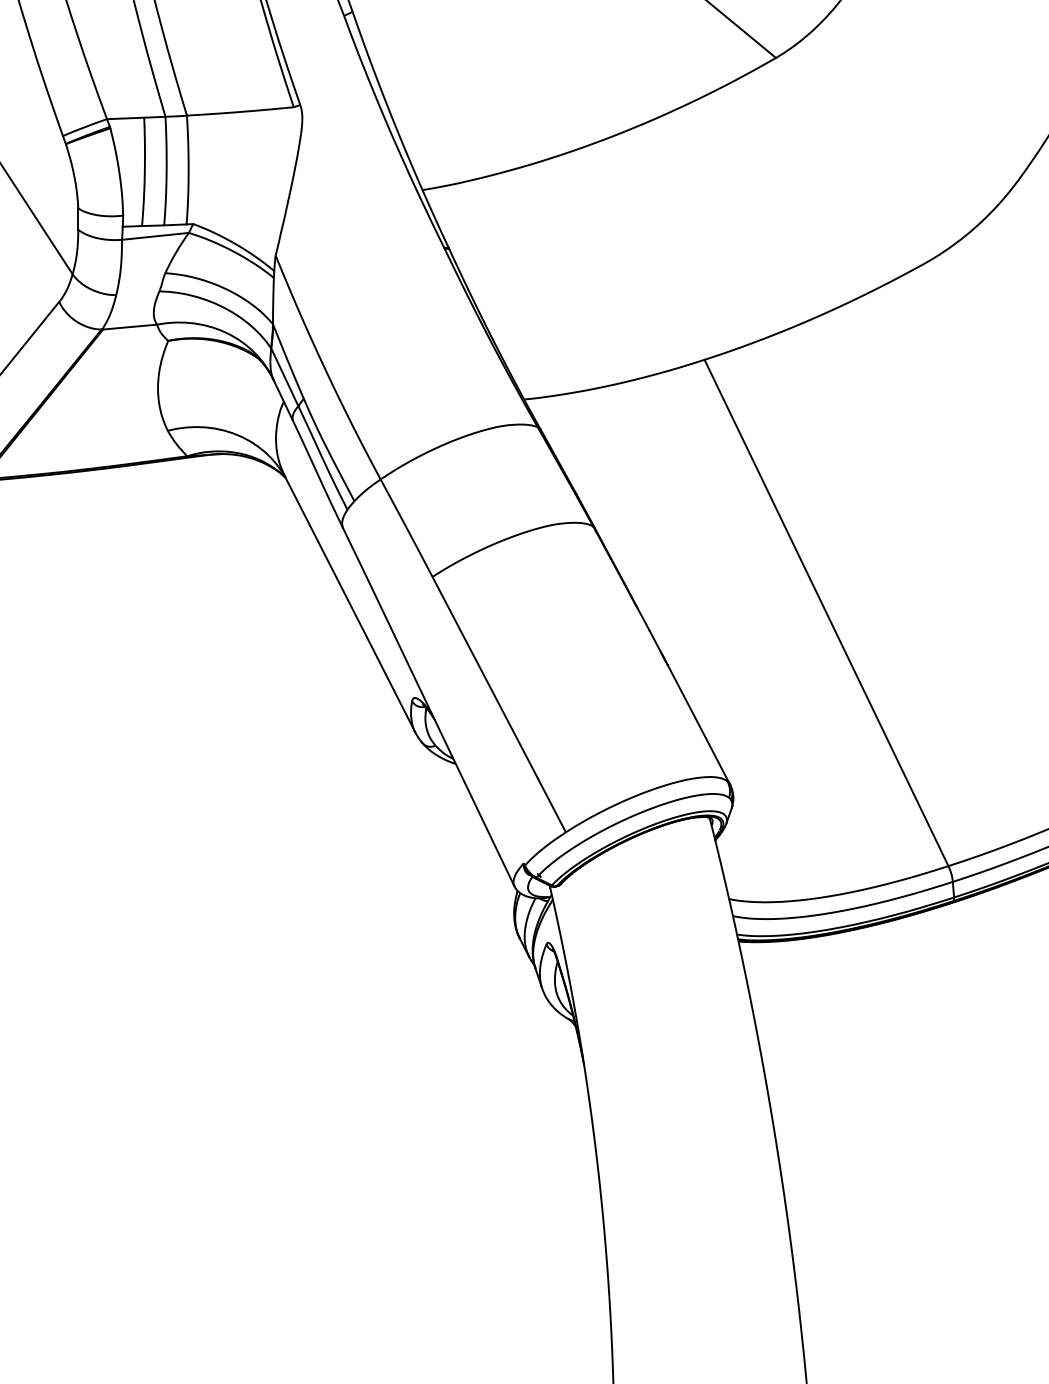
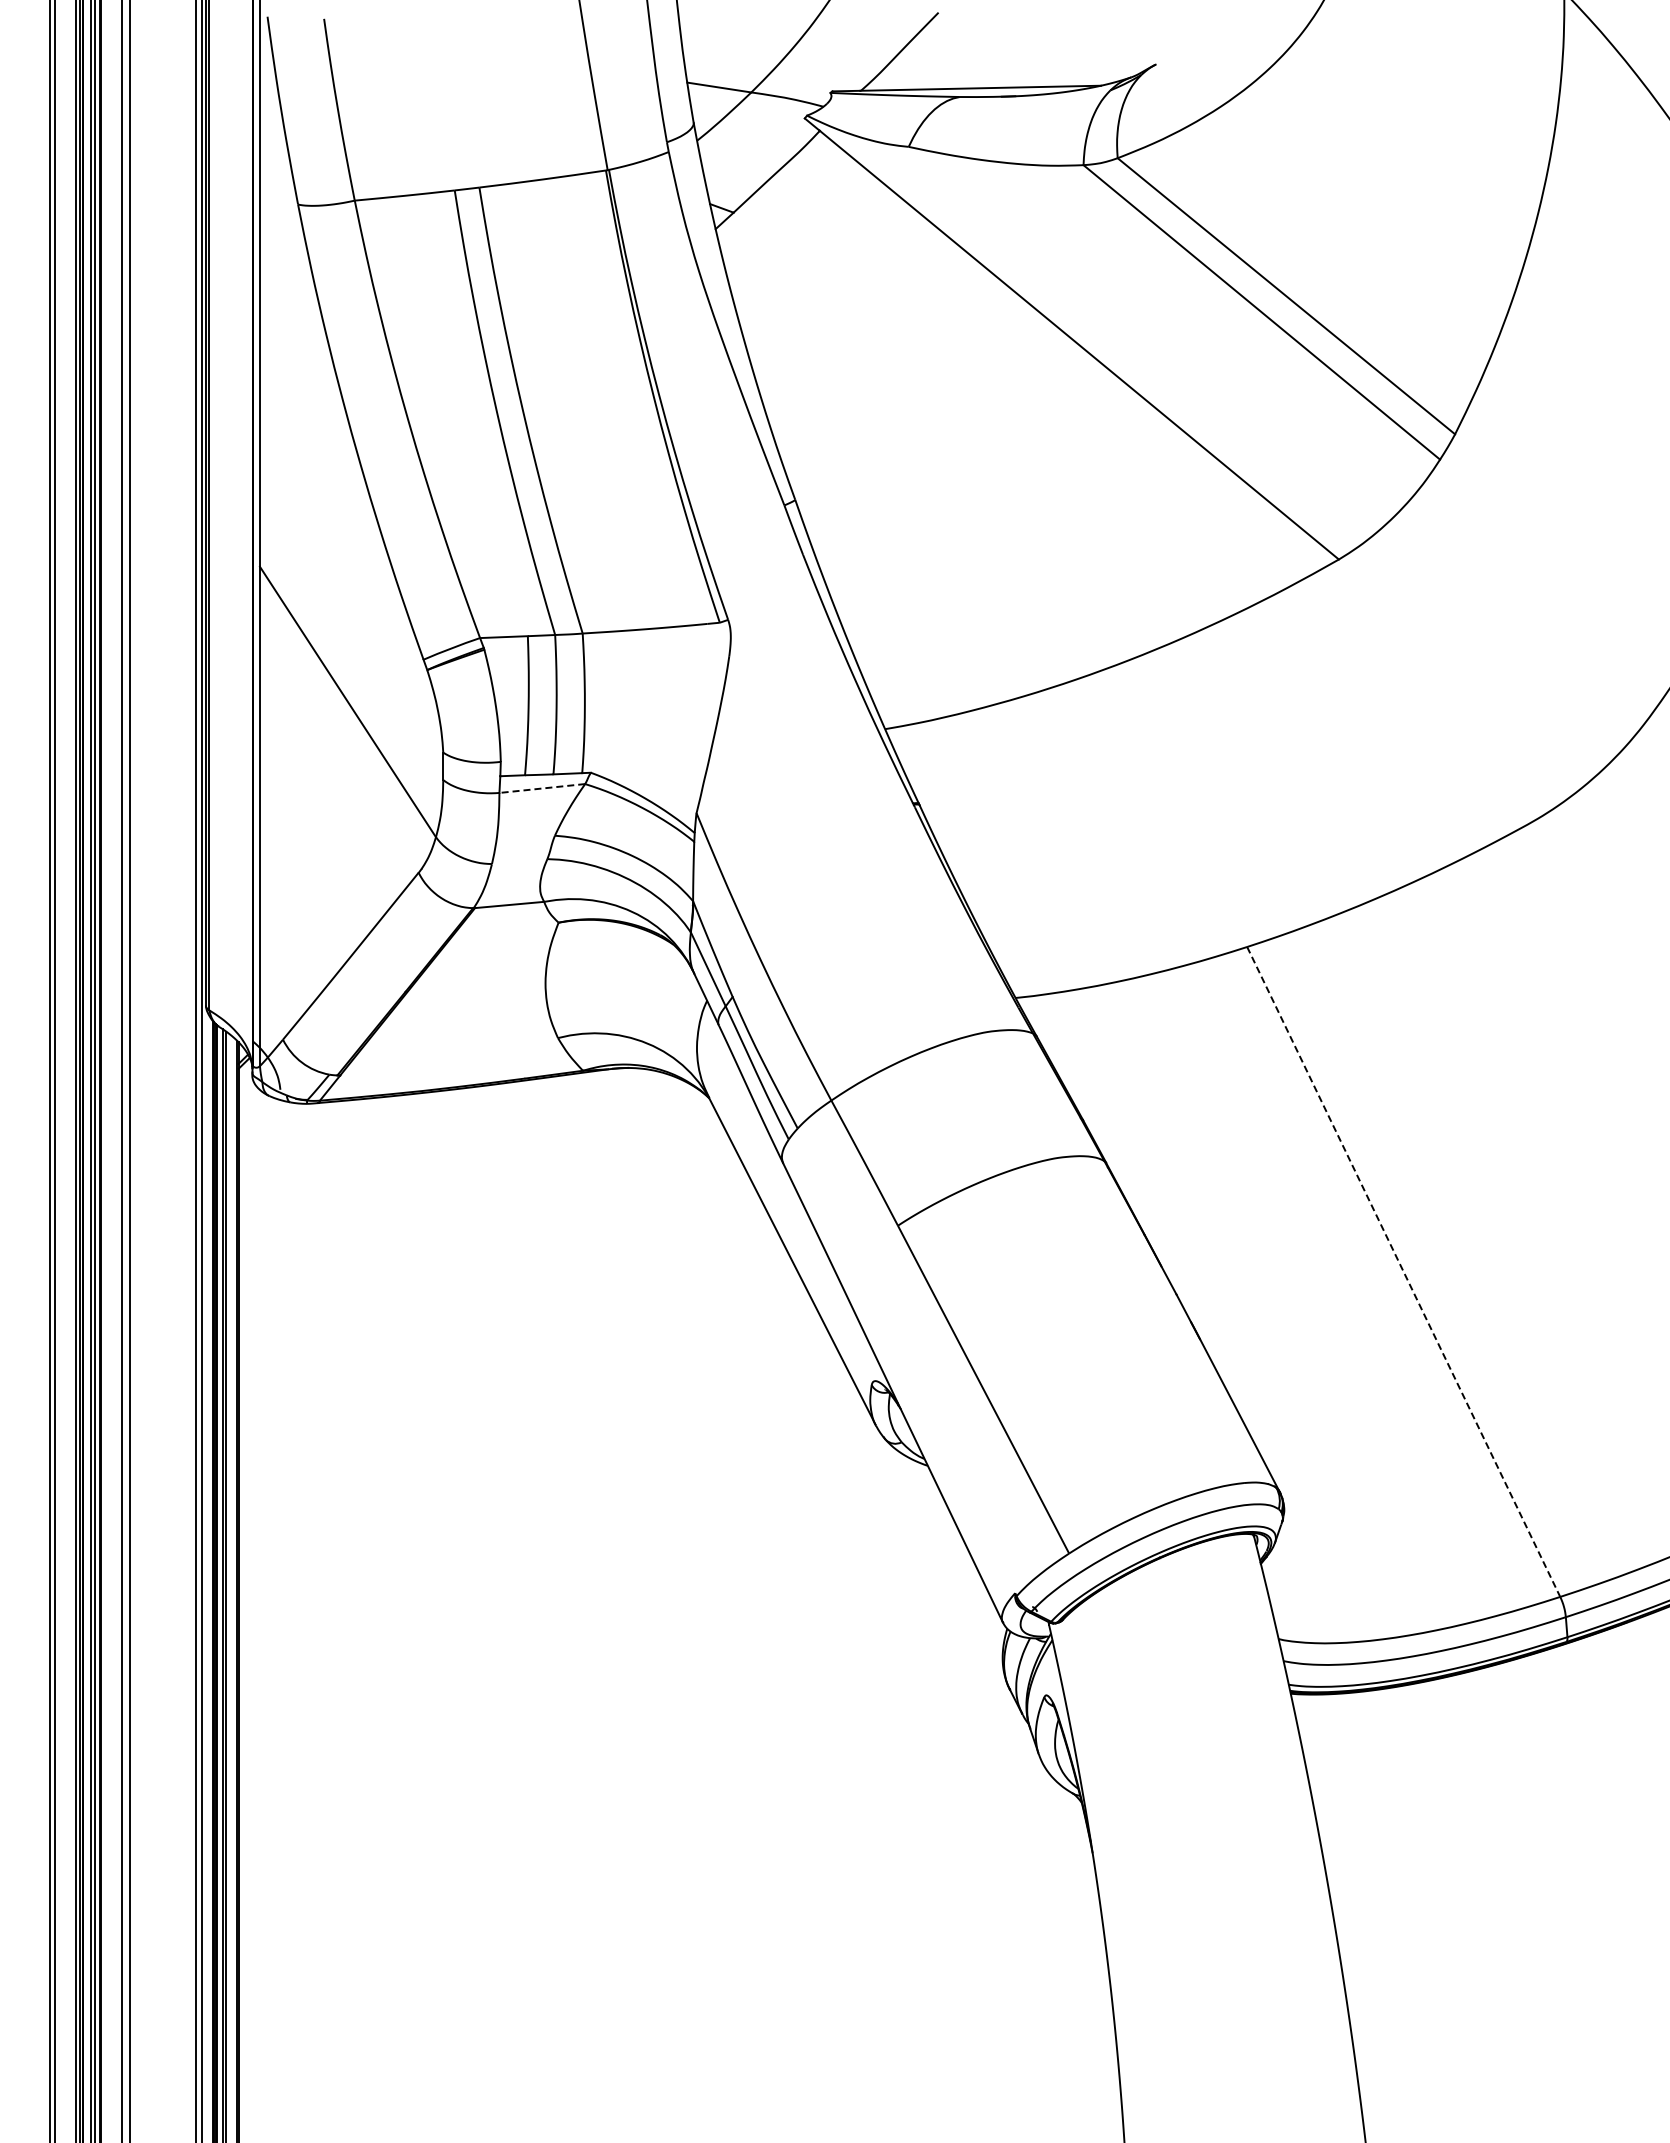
line: (154, 236) -> (541, 788), solid -> dashed
line: (826, 612) -> (1403, 1271), solid -> dashed

